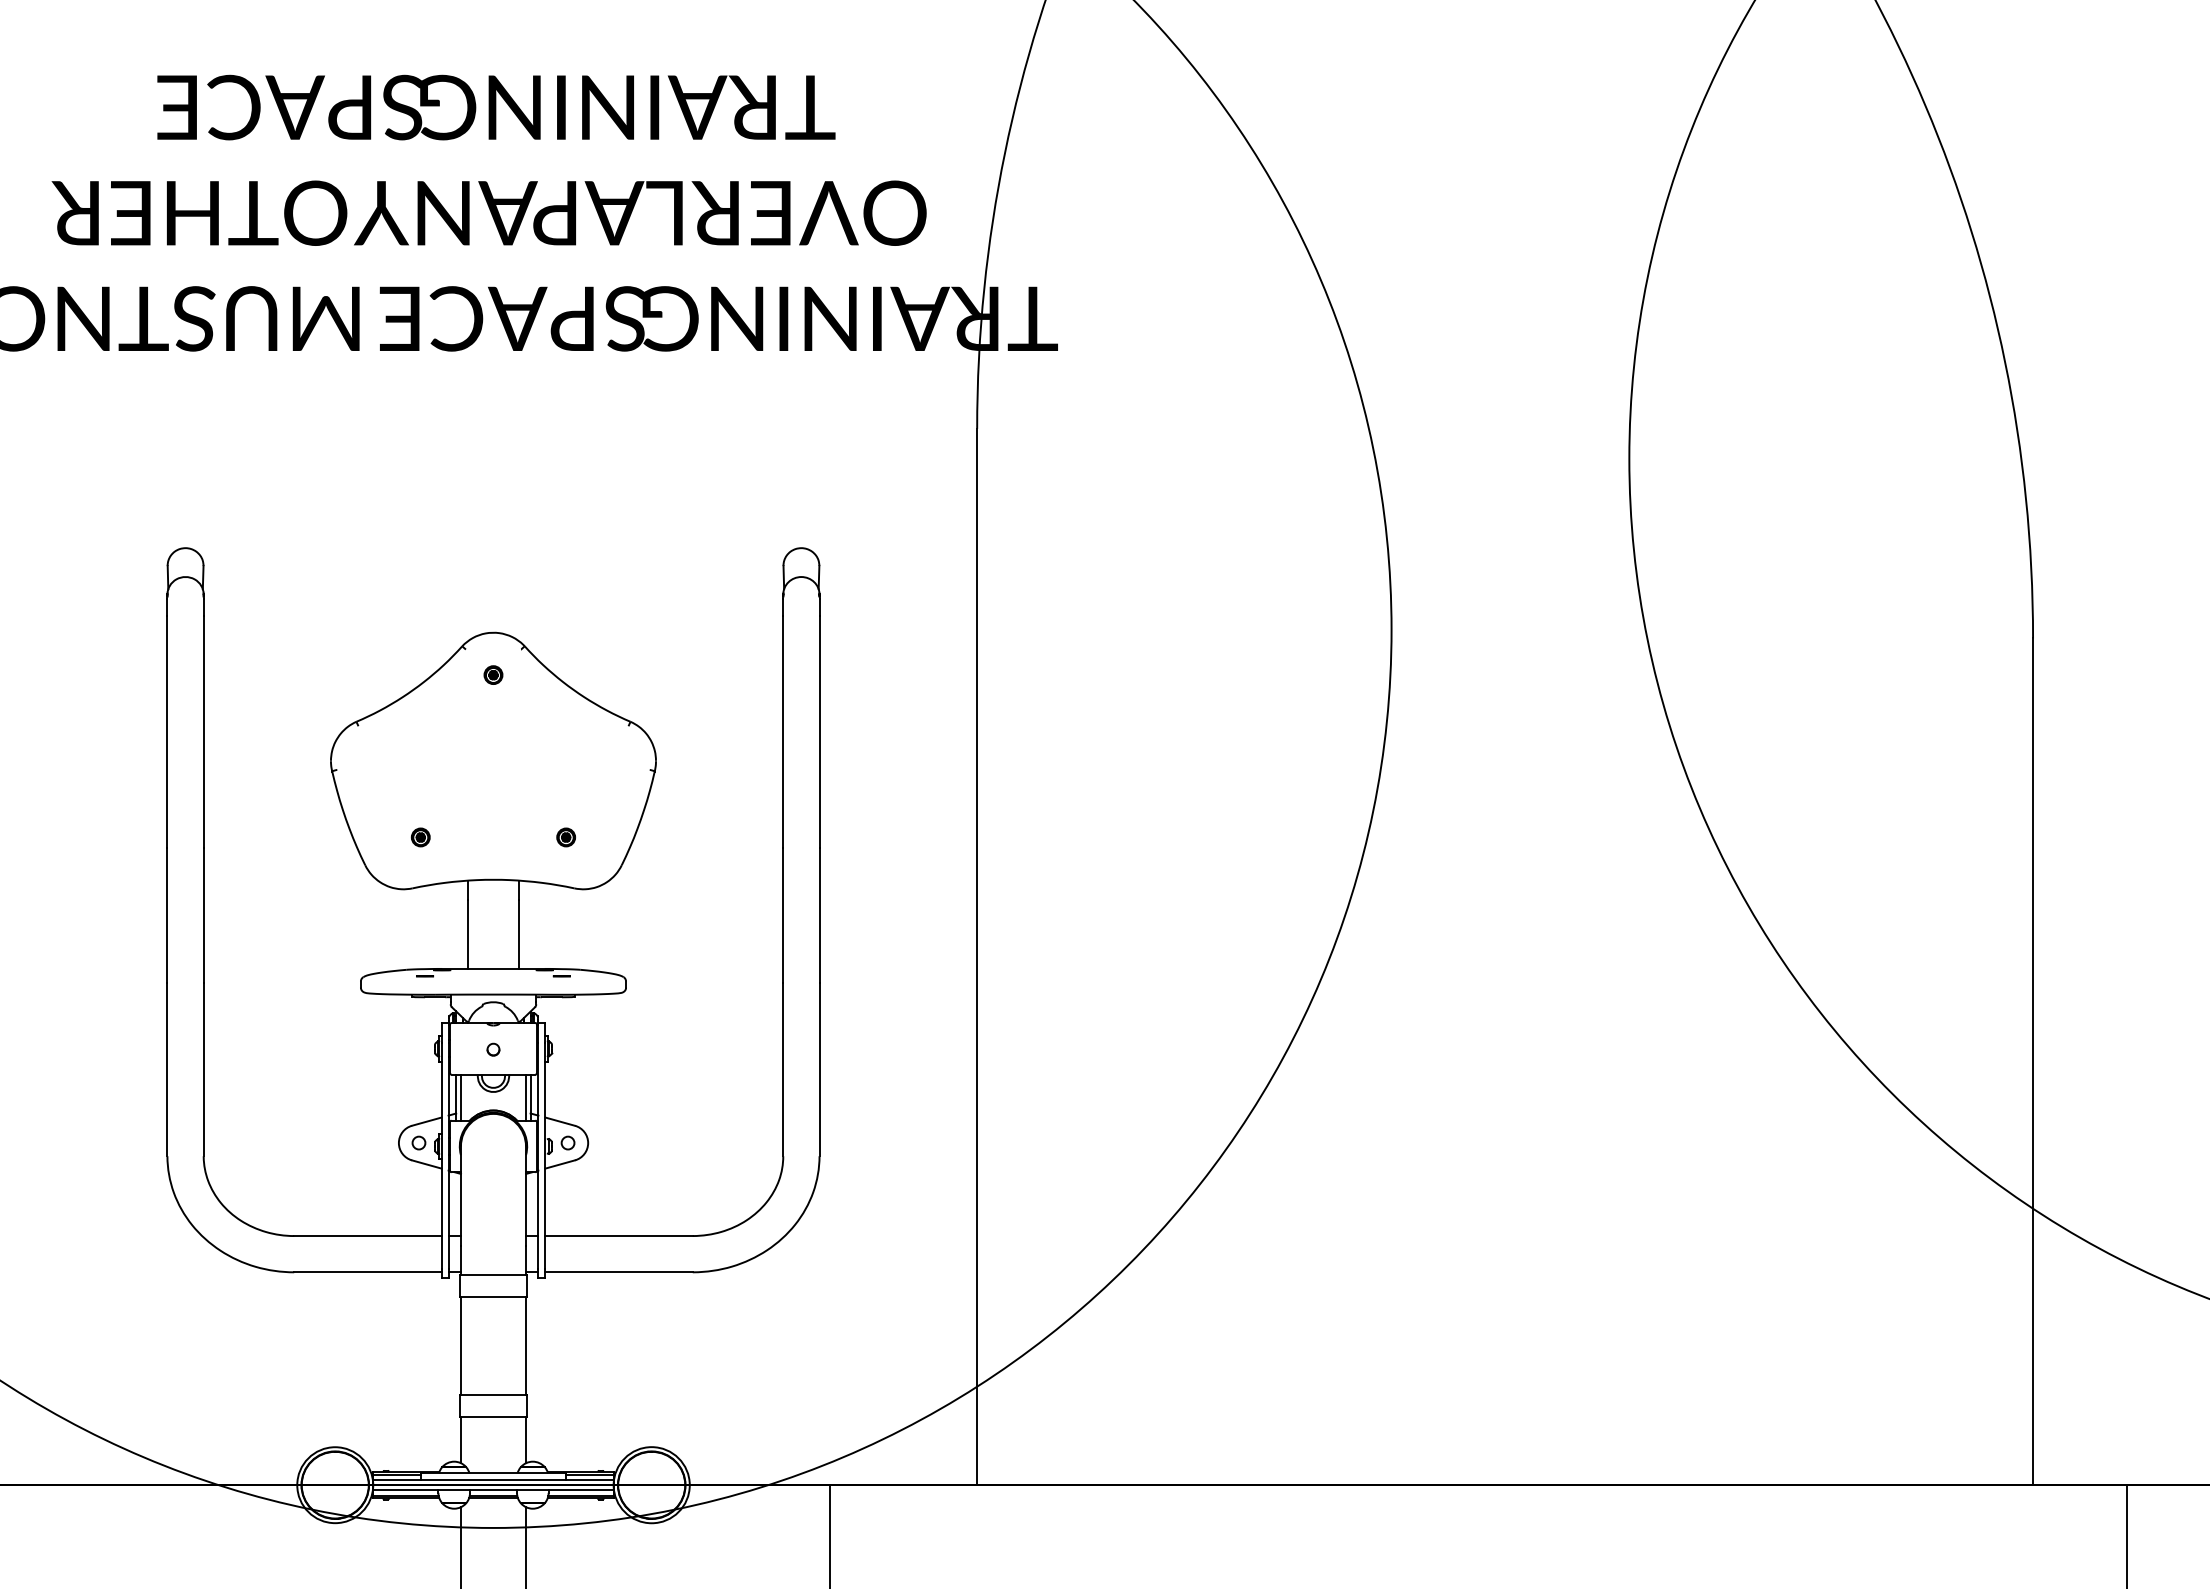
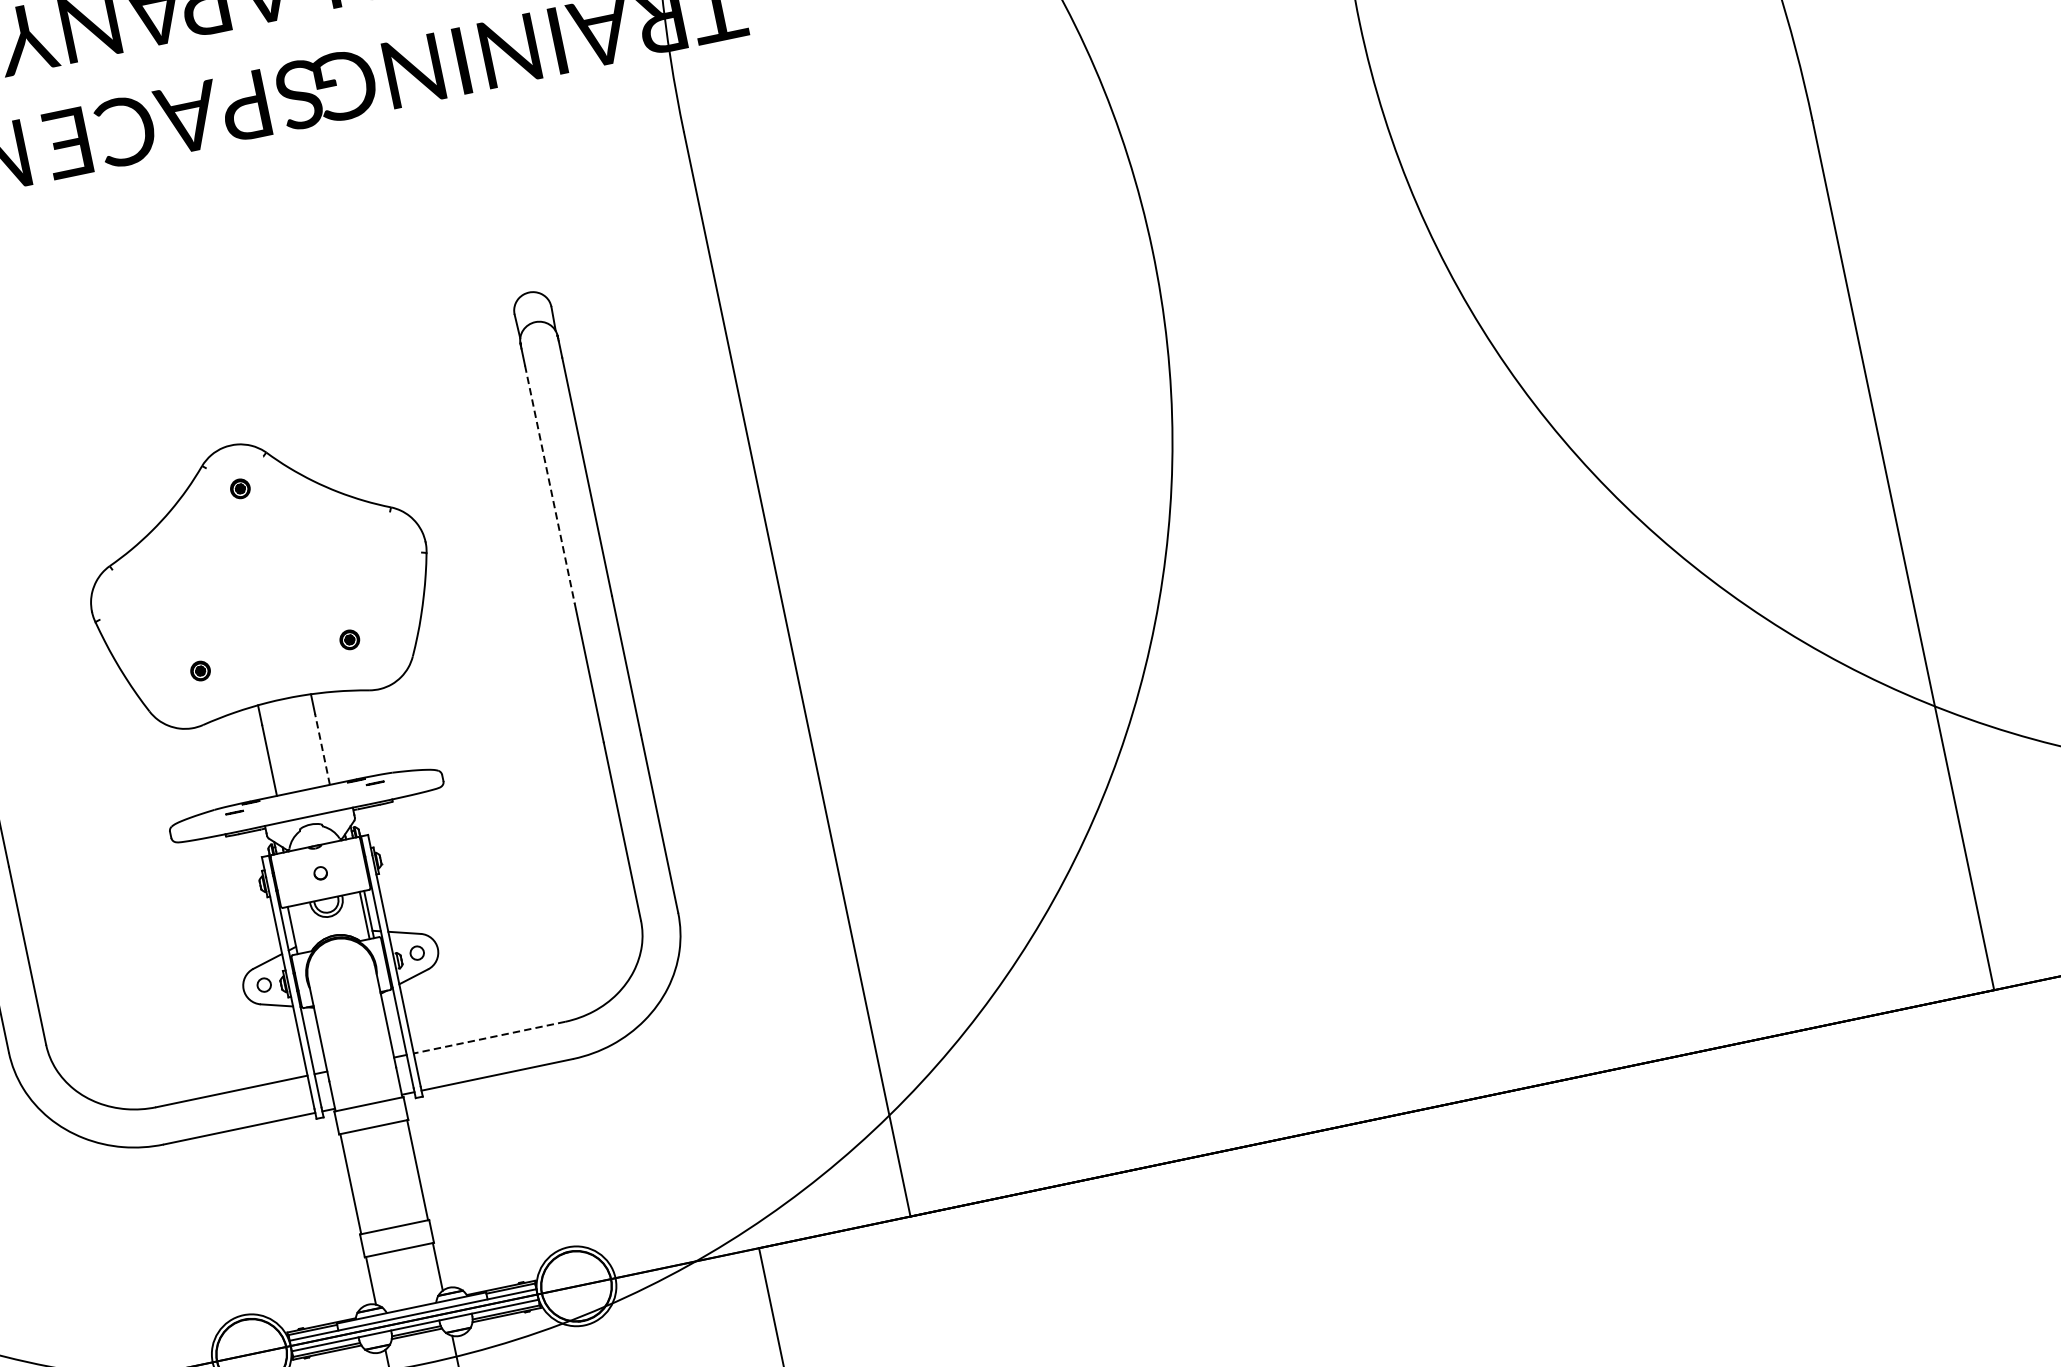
line: (783, 732) -> (550, 485), solid -> dashed
line: (519, 934) -> (322, 749), solid -> dashed
line: (460, 1097) -> (297, 929), removed
line: (619, 1236) -> (490, 1038), solid -> dashed

